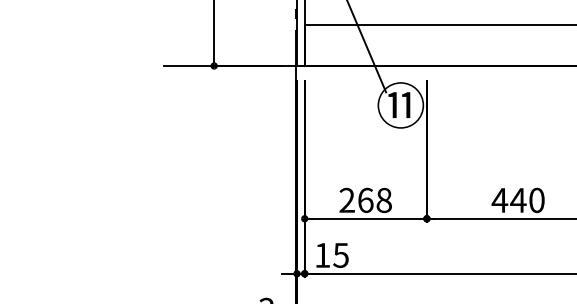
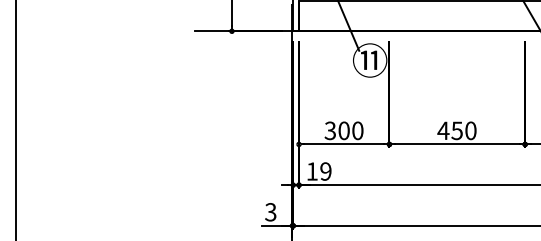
text: (364, 199) -> (343, 130), 268 -> 300
text: (518, 199) -> (457, 130), 440 -> 450
text: (340, 255) -> (325, 171), 15 -> 19

